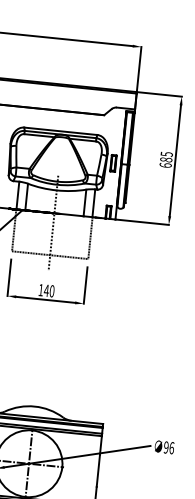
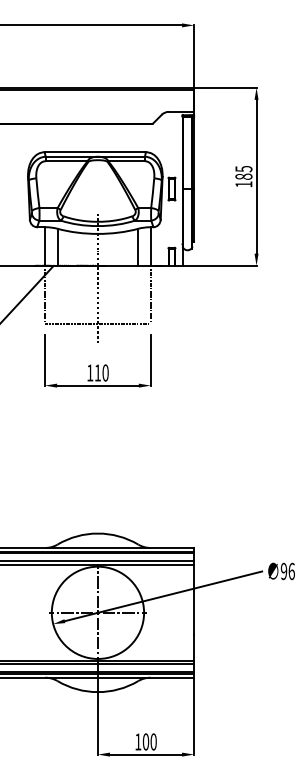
text: (165, 165) -> (243, 184), 685 -> 185
text: (46, 290) -> (97, 372), 140 -> 110

